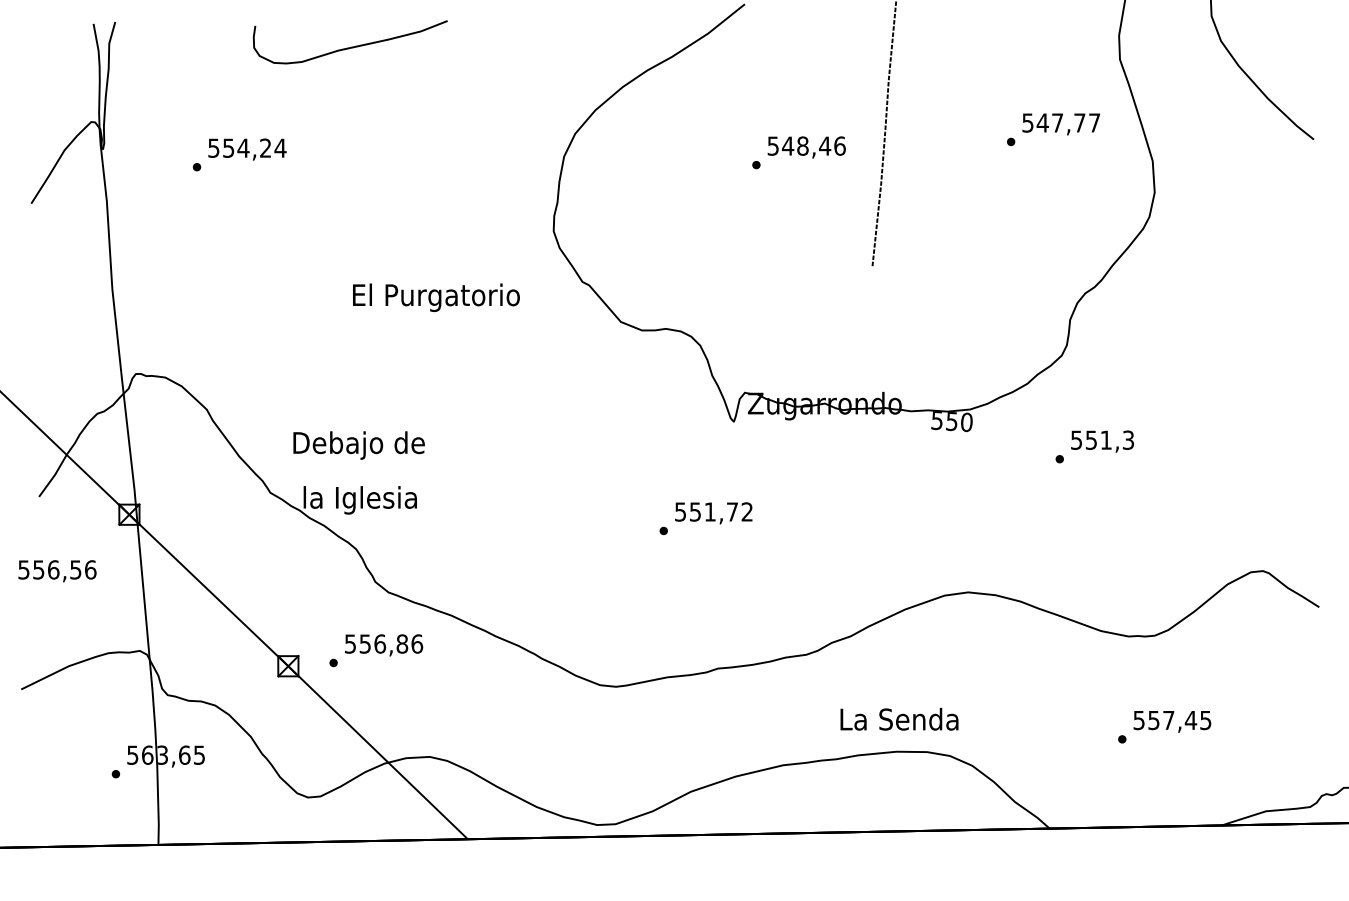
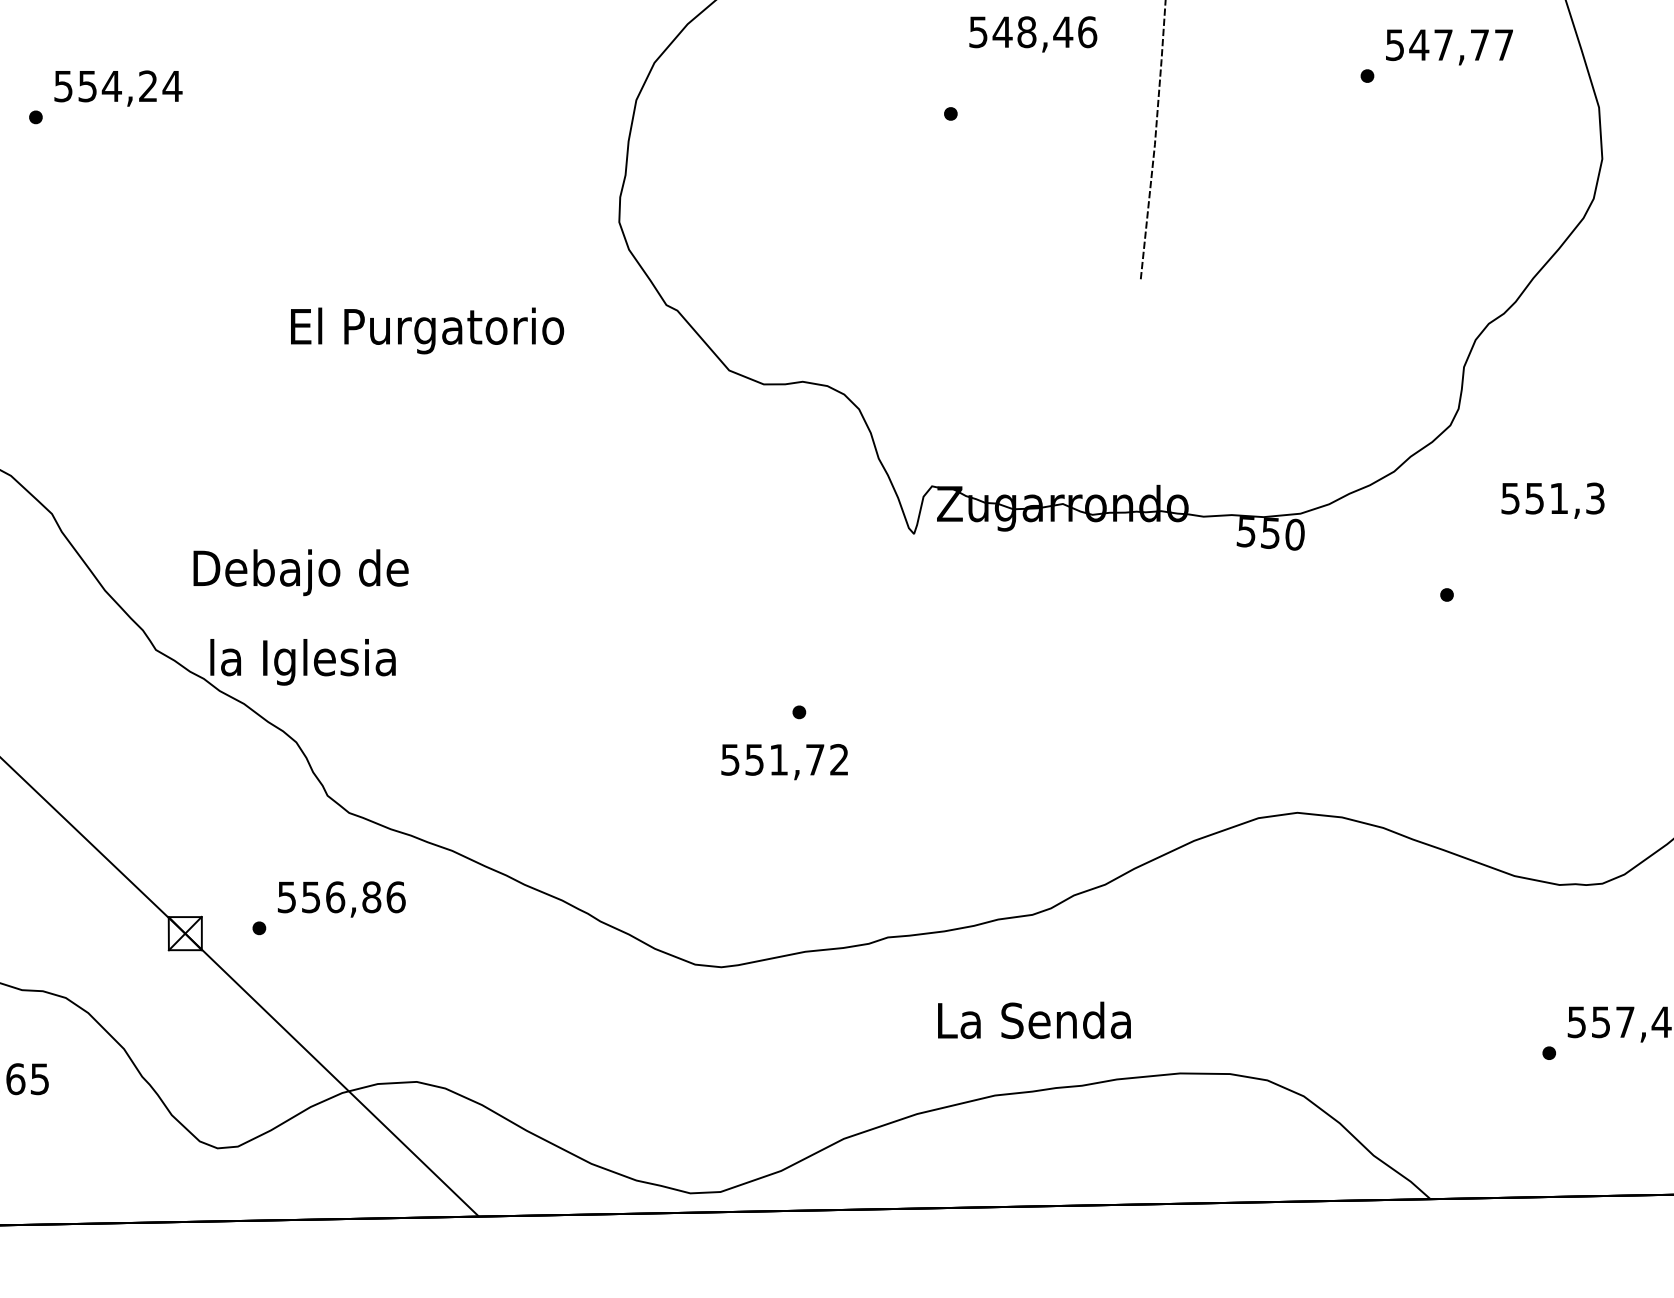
text: (806, 147) -> (1032, 34), moved
text: (1102, 441) -> (1552, 500), moved
text: (713, 513) -> (784, 762), moved
text: (899, 718) -> (1034, 1019), moved

